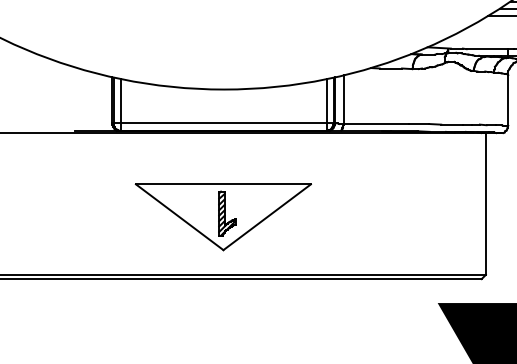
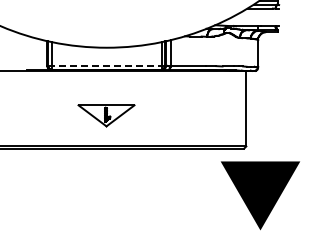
line: (225, 122) -> (107, 65), solid -> dashed
part: (223, 216) -> (106, 115), size x0.6

